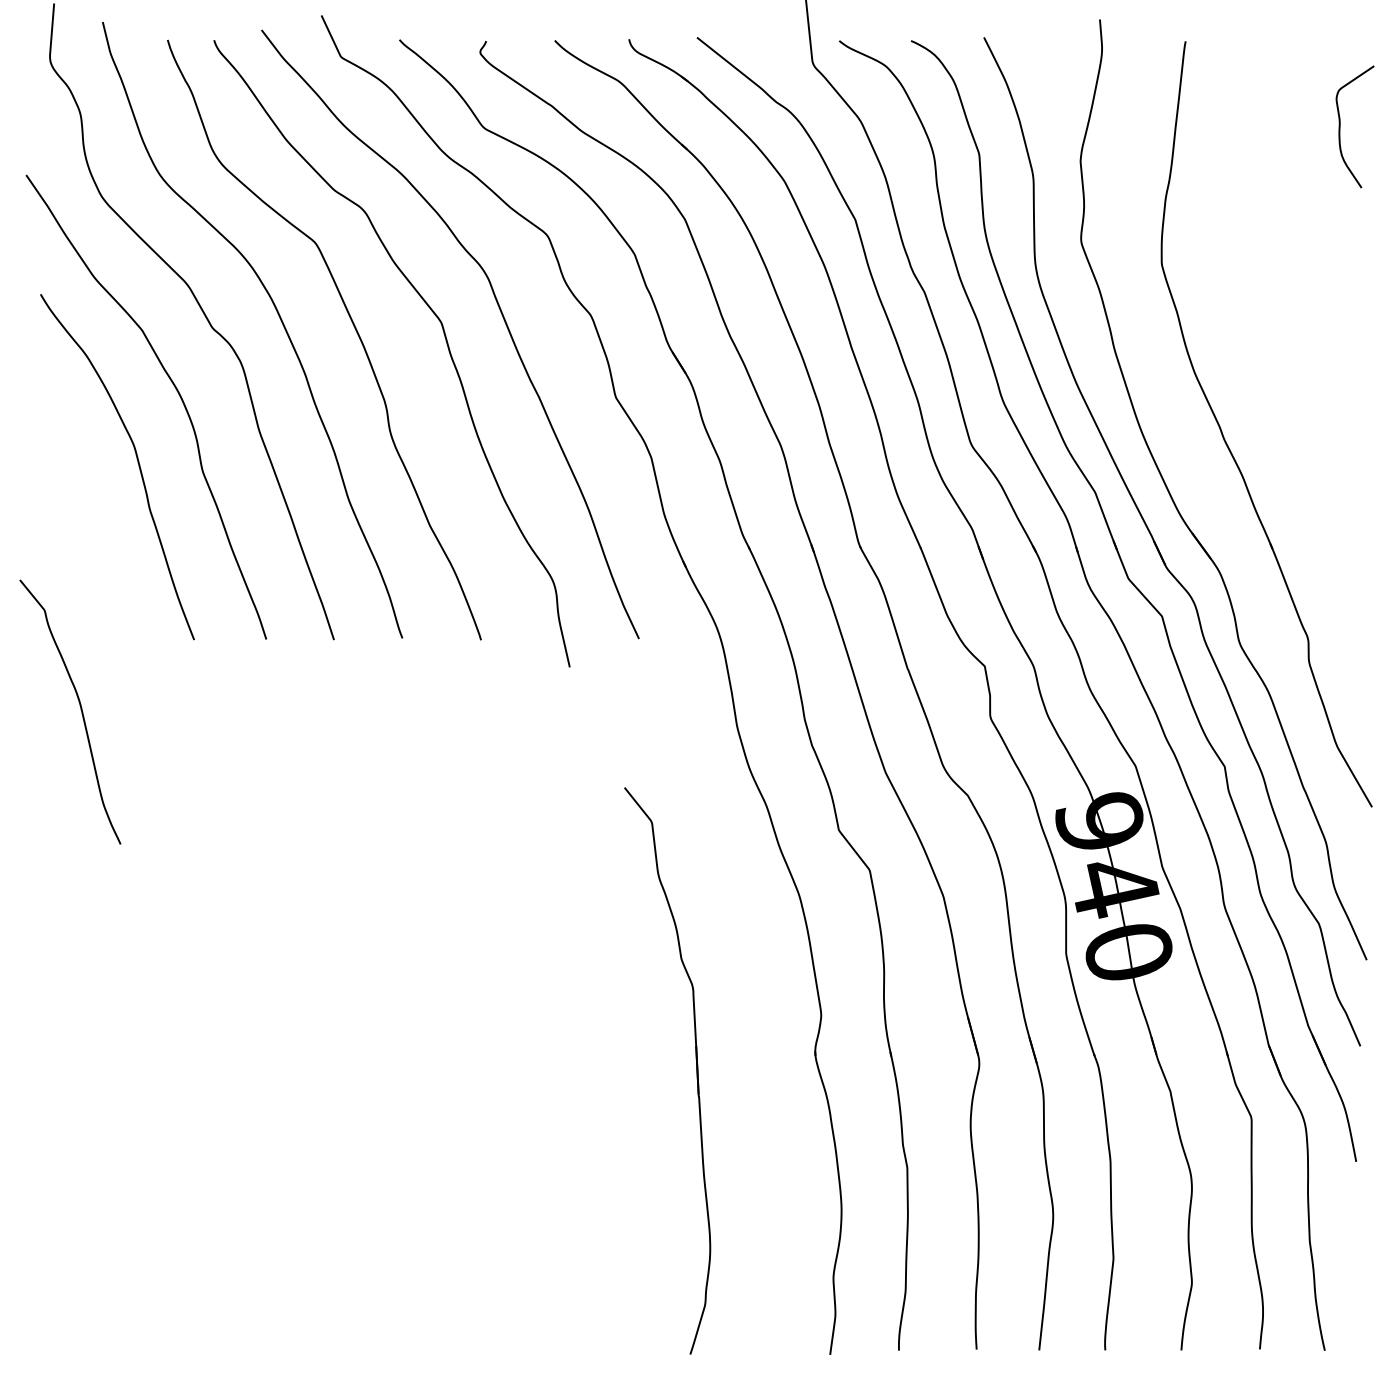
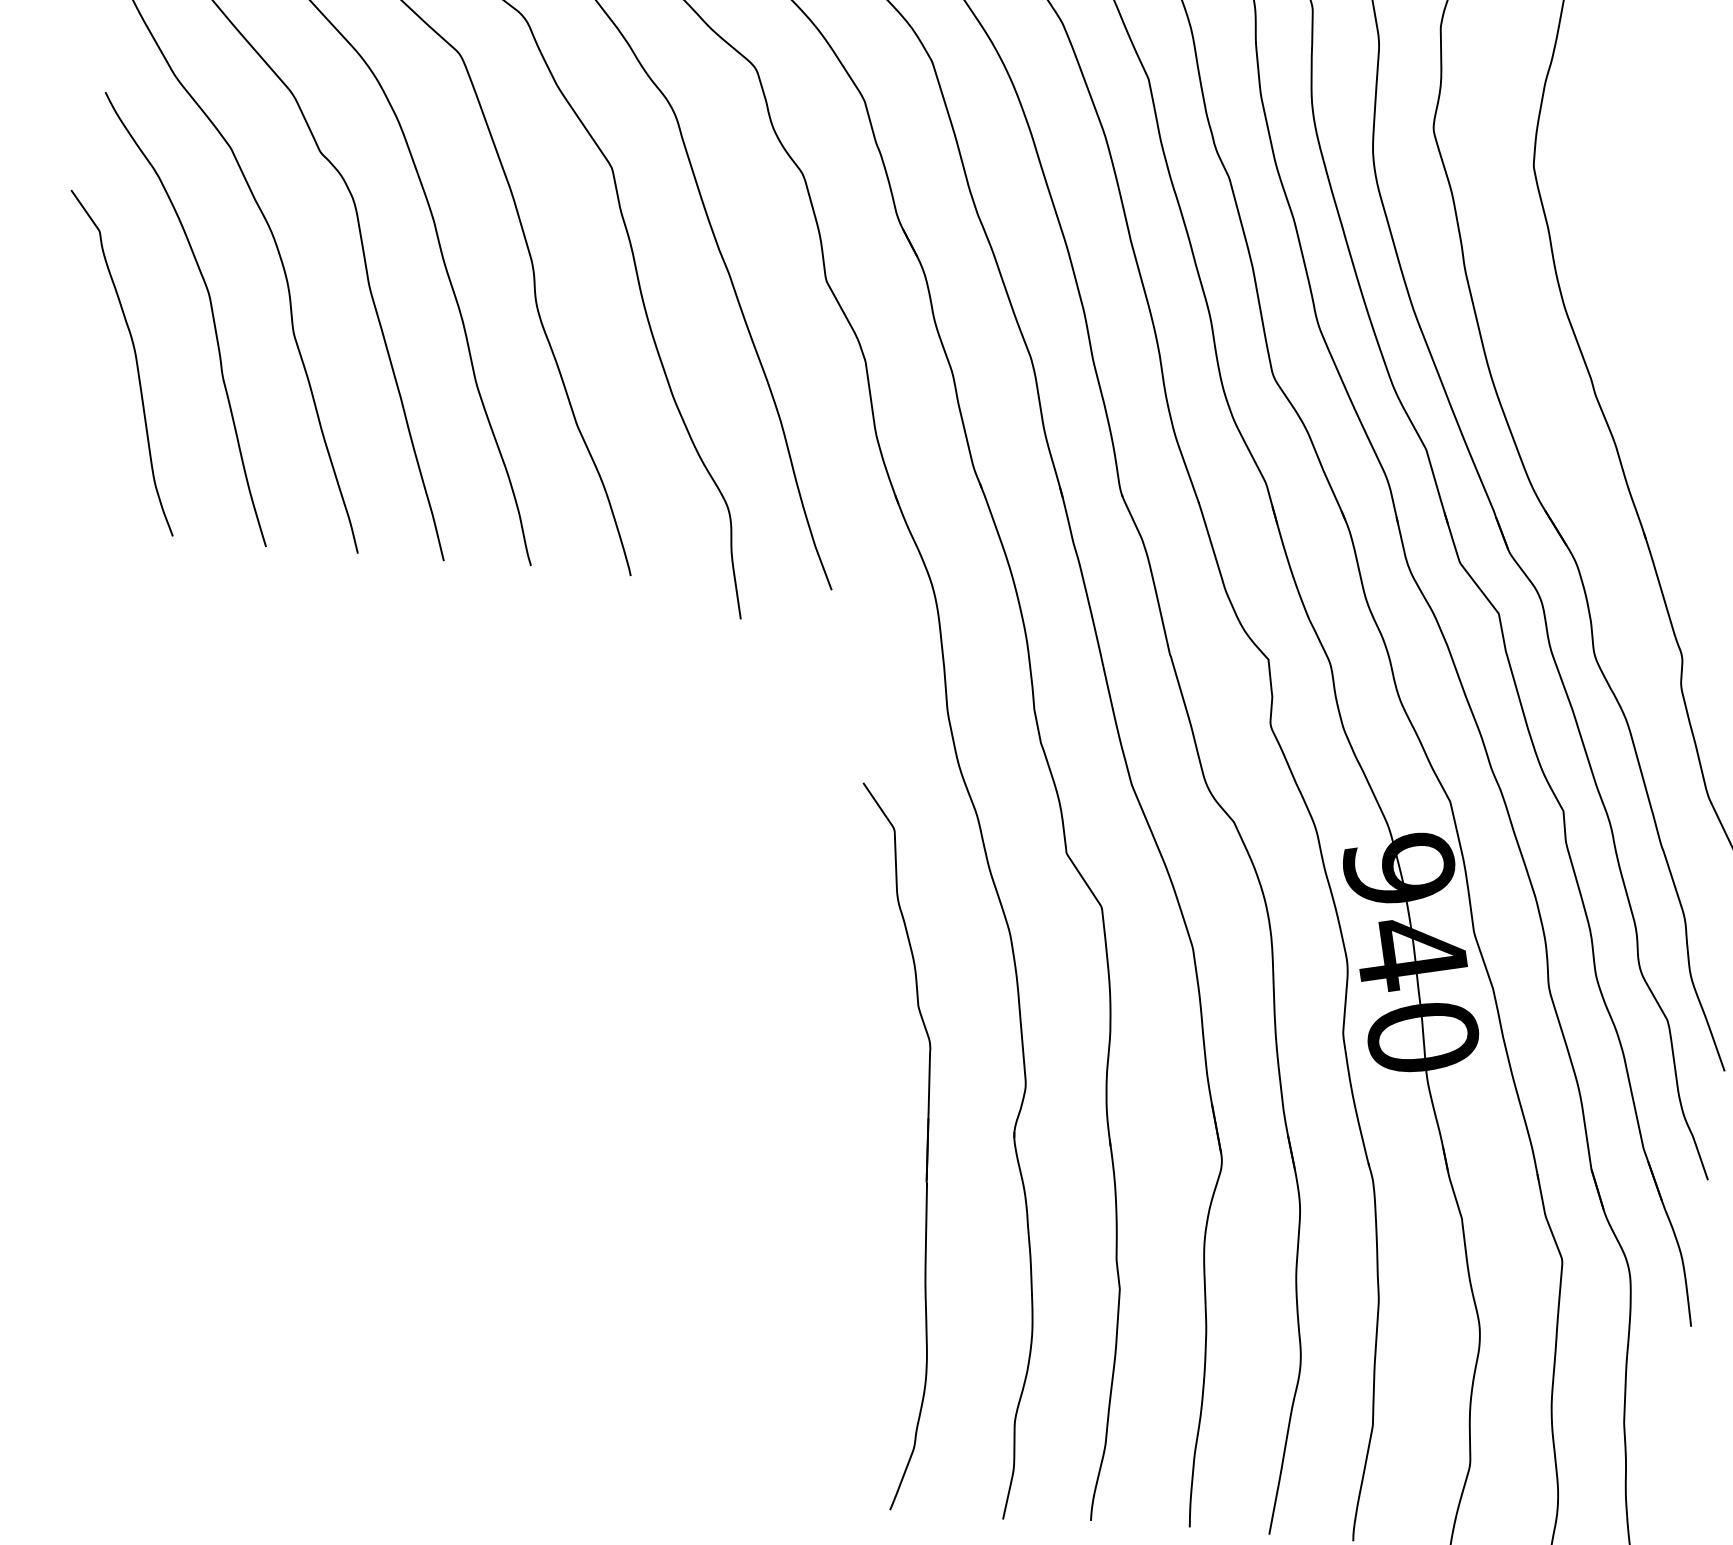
curve: (80, 709) -> (135, 360), moved
part: (696, 1070) -> (926, 1149), moved

